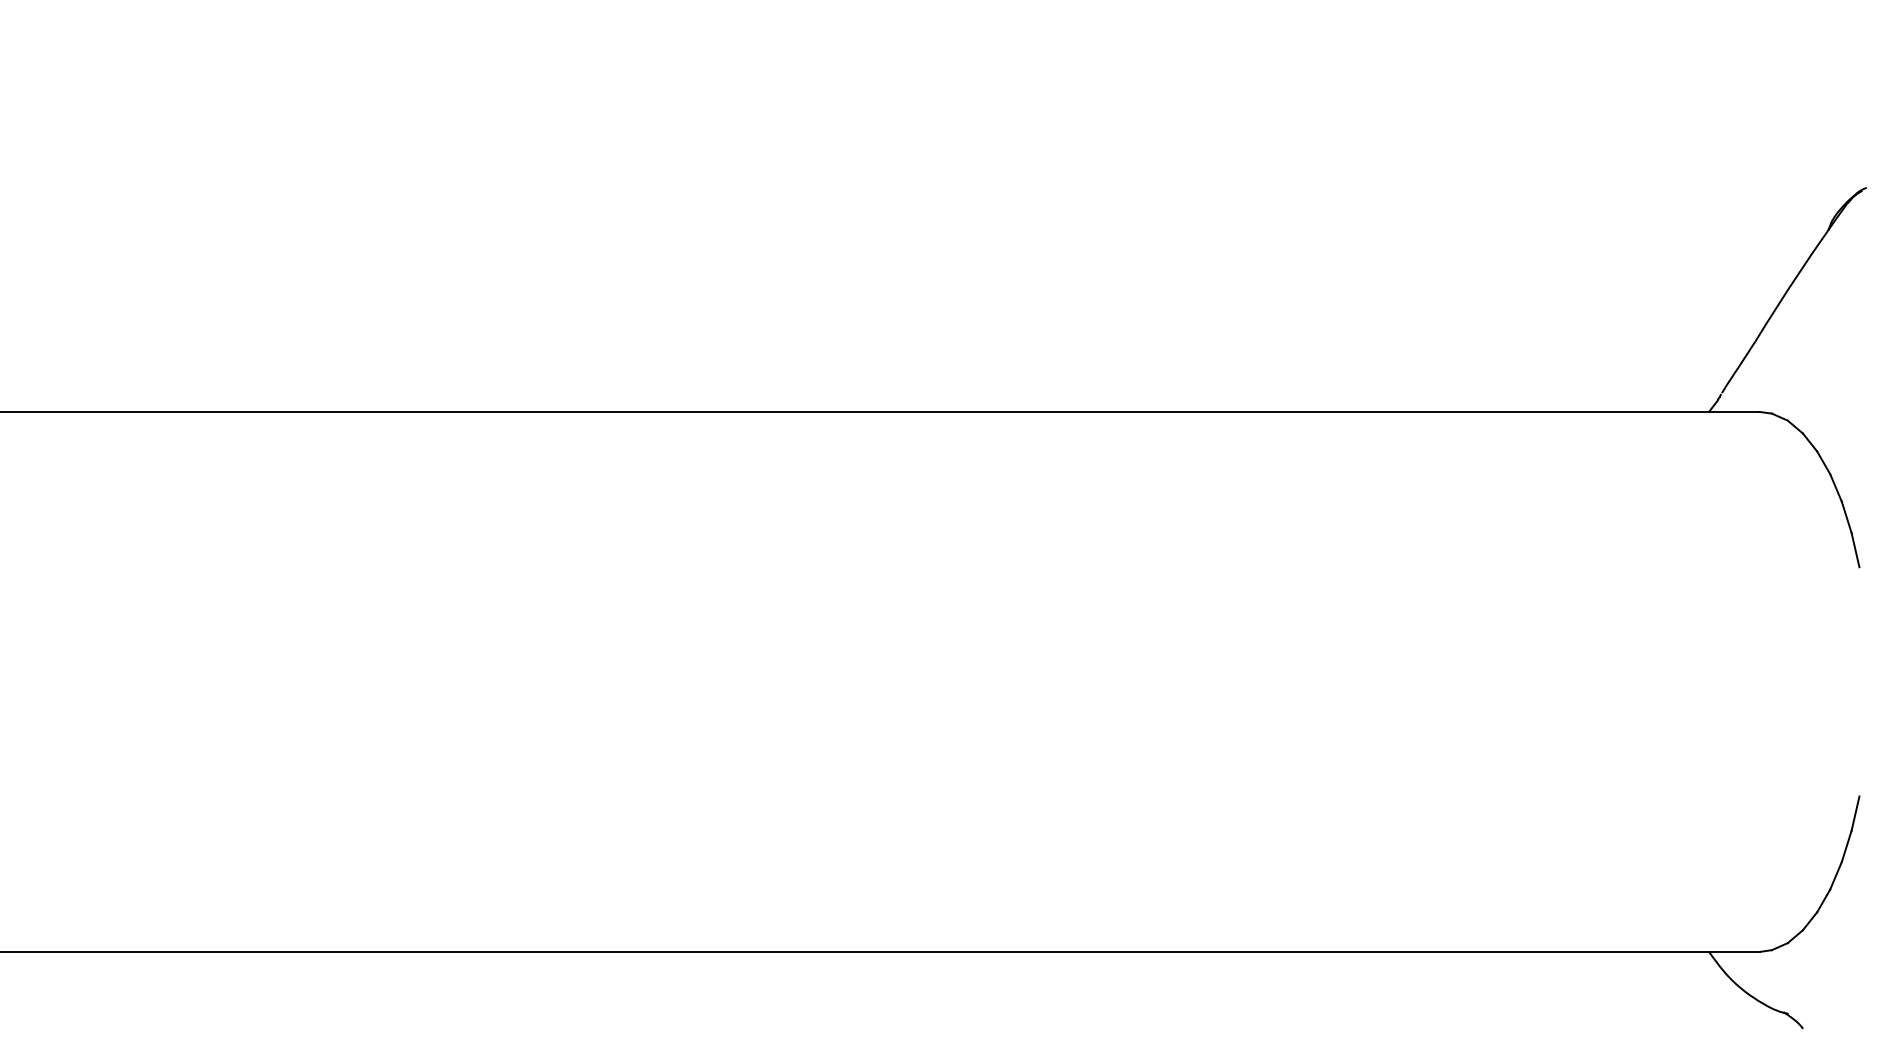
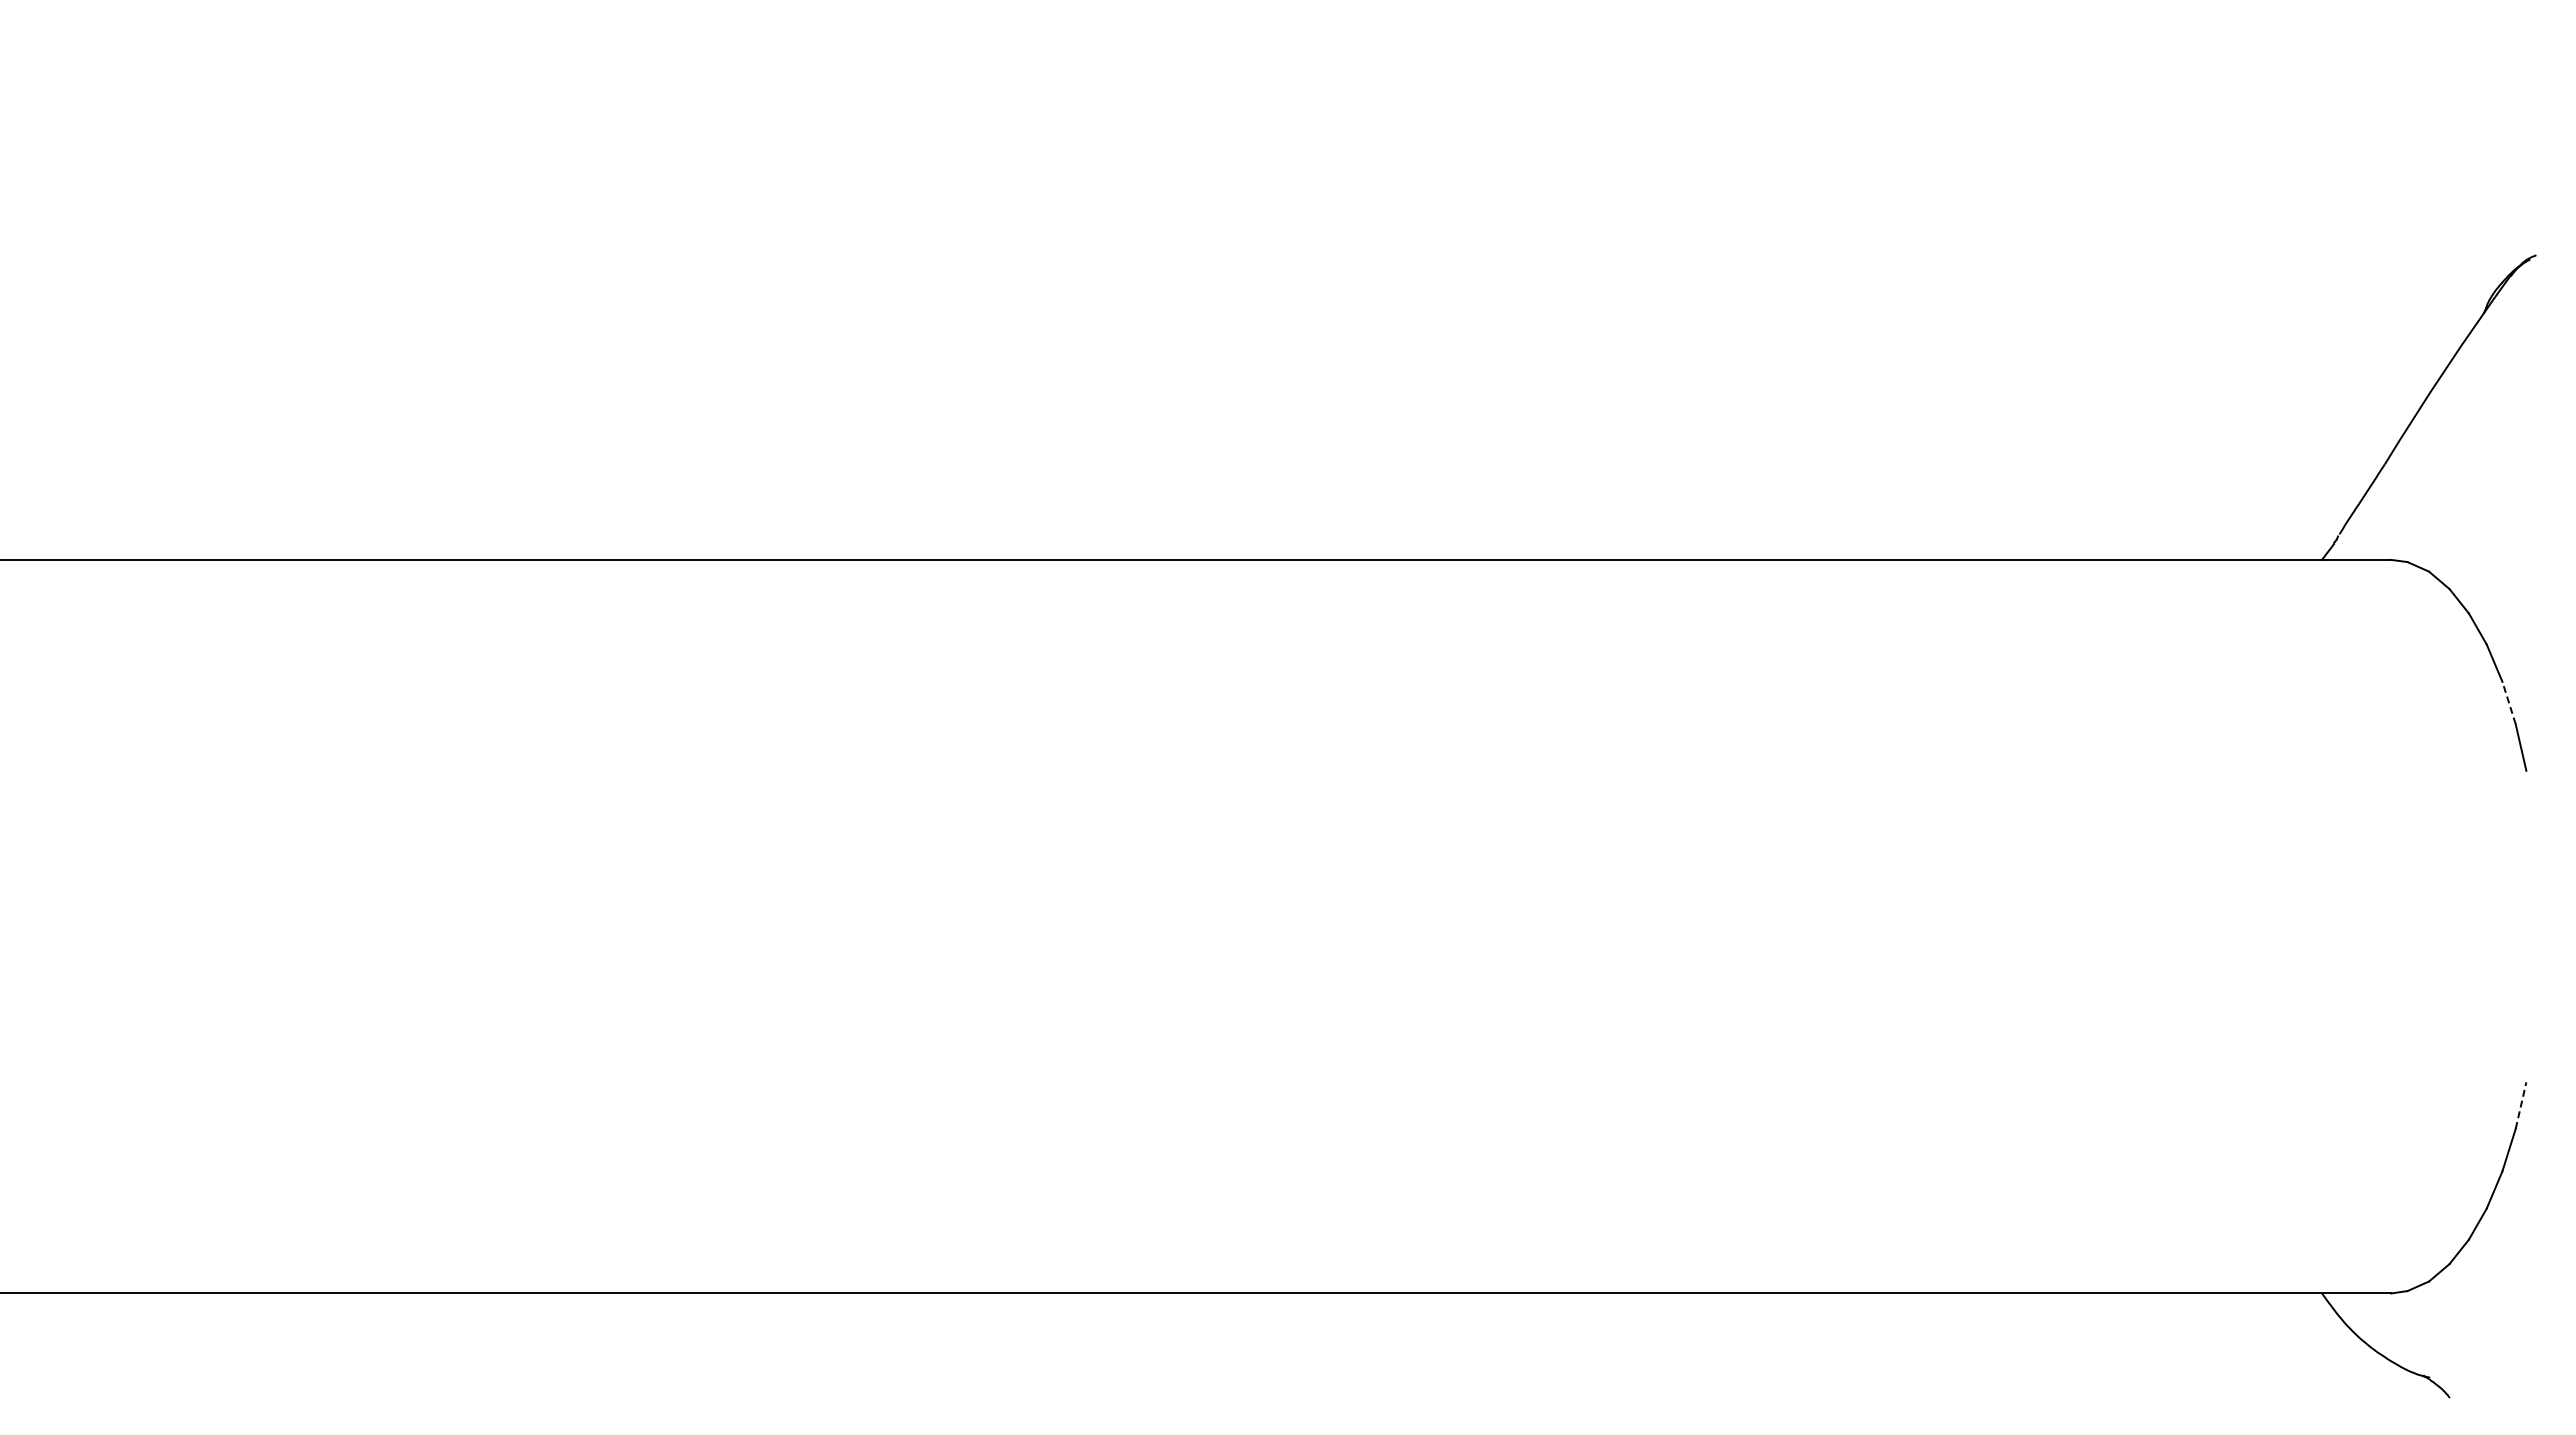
line: (1846, 516) -> (2508, 702), solid -> dashed
line: (1855, 813) -> (2521, 1105), solid -> dashed

